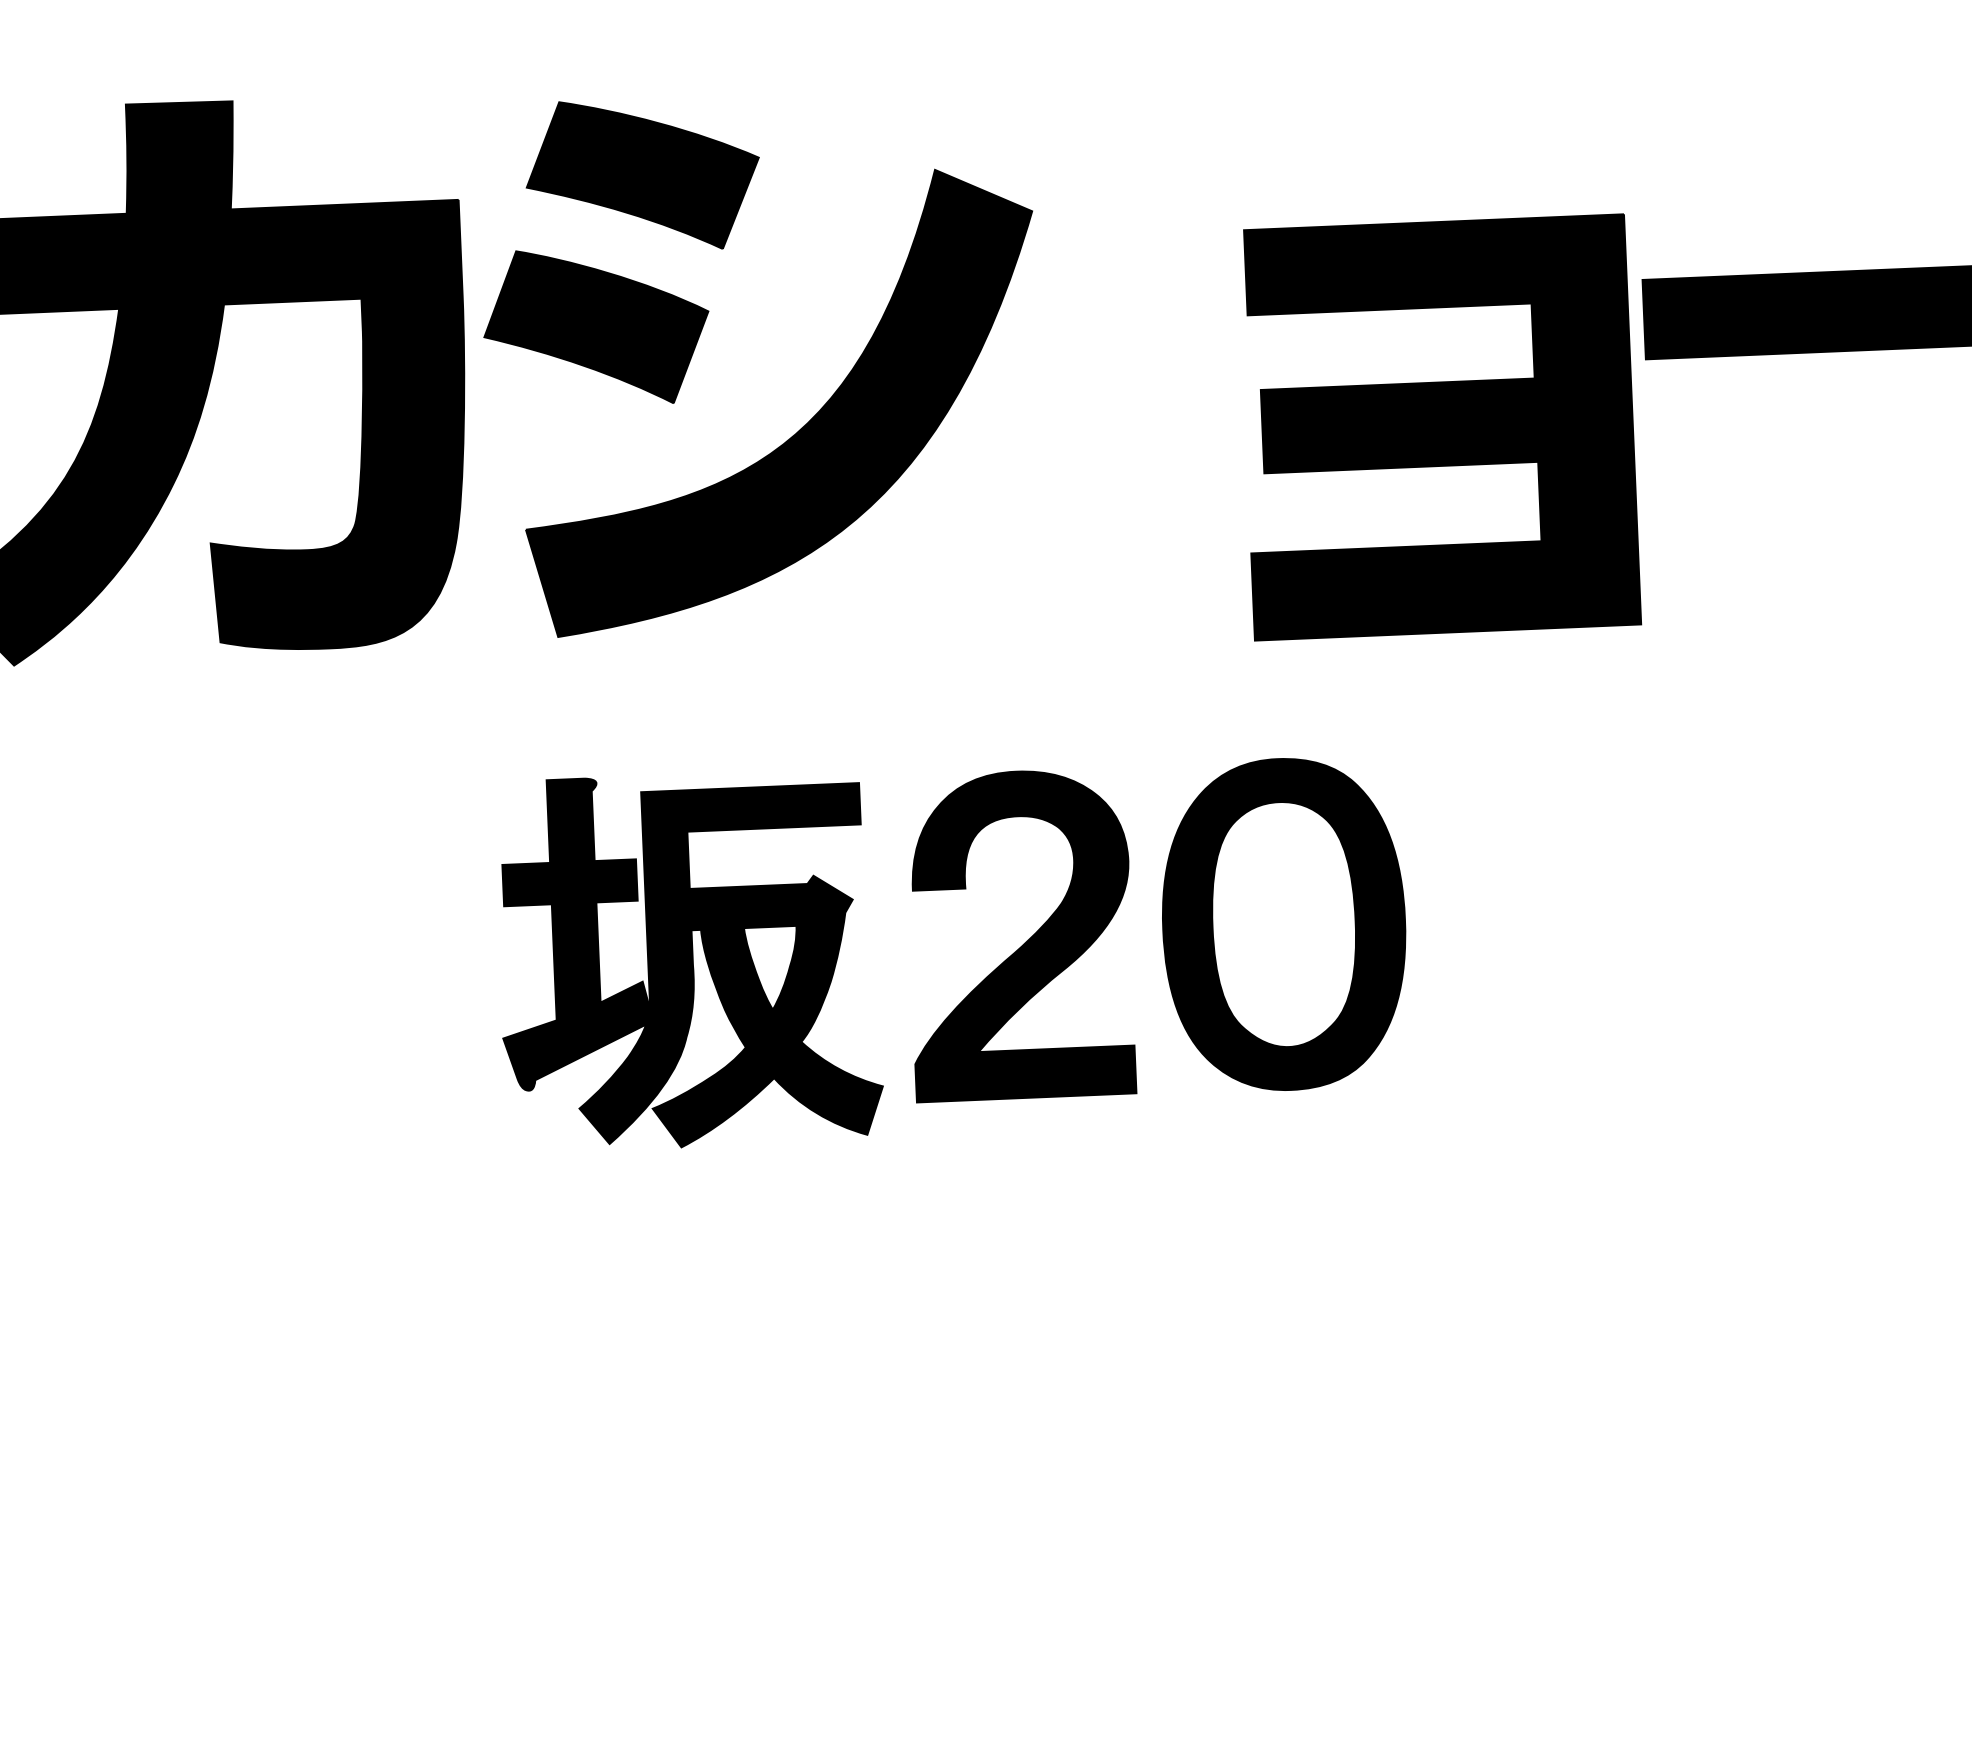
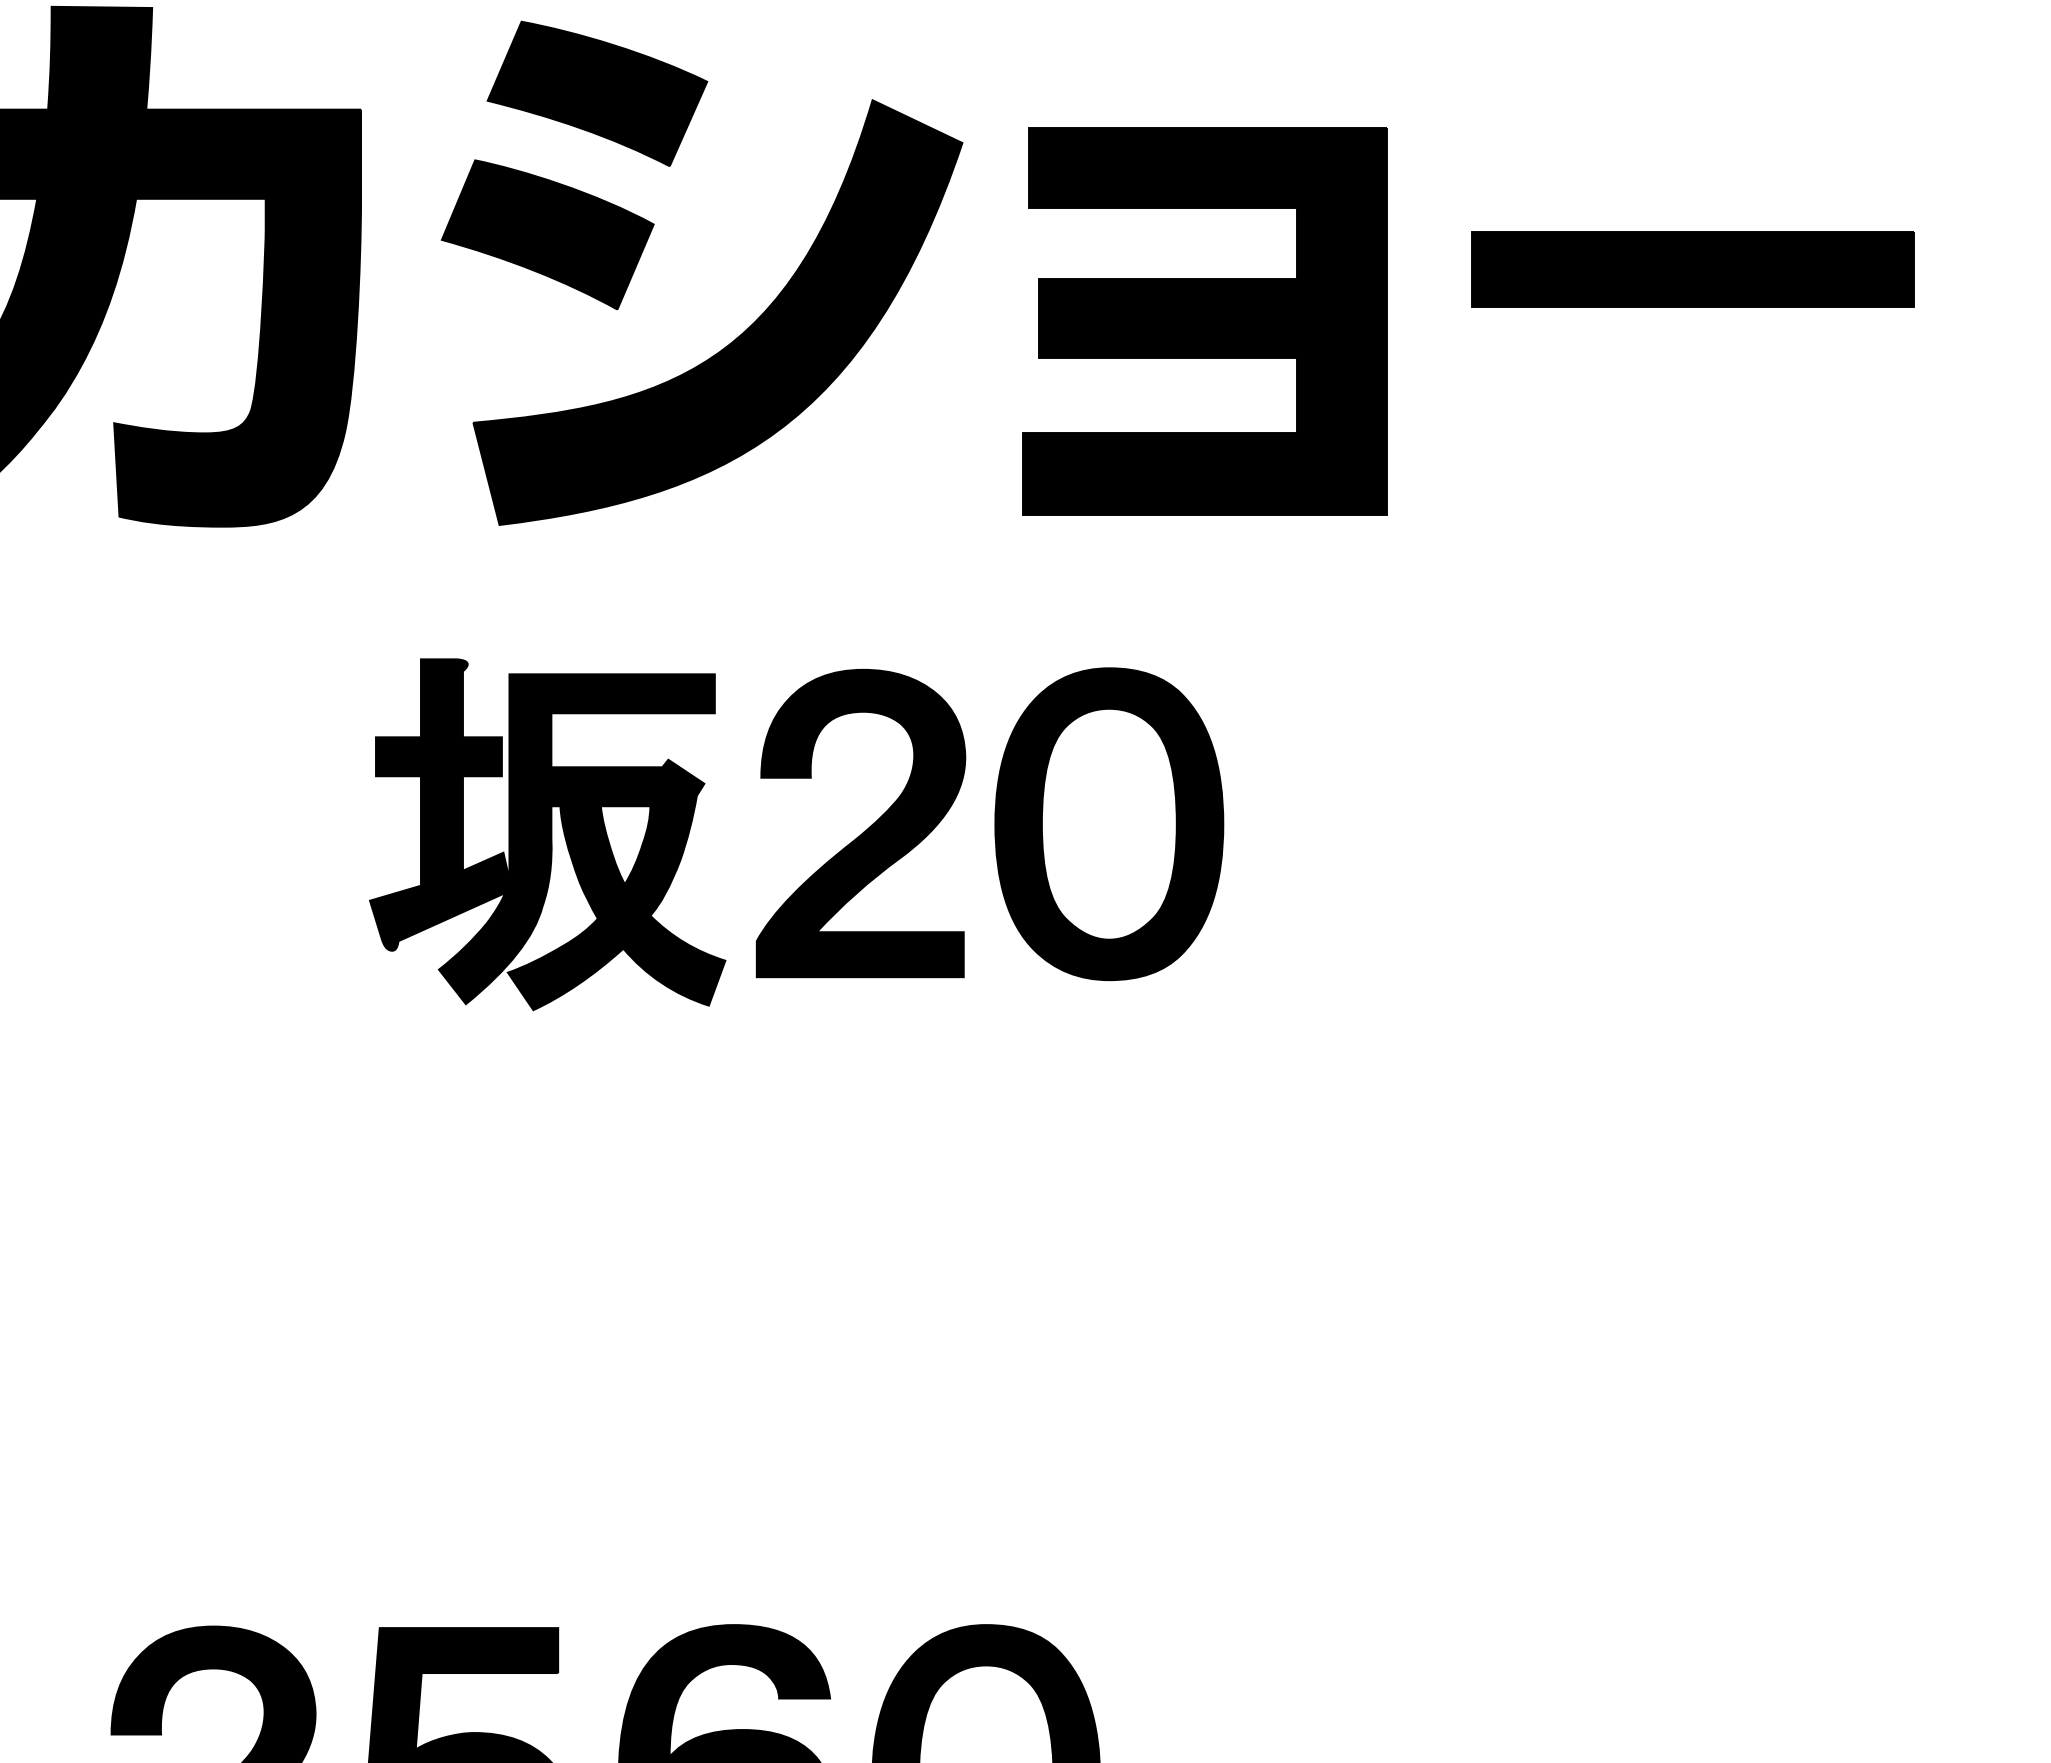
part: (698, 340) -> (643, 251), moved
part: (1438, 427) -> (1204, 321), moved

